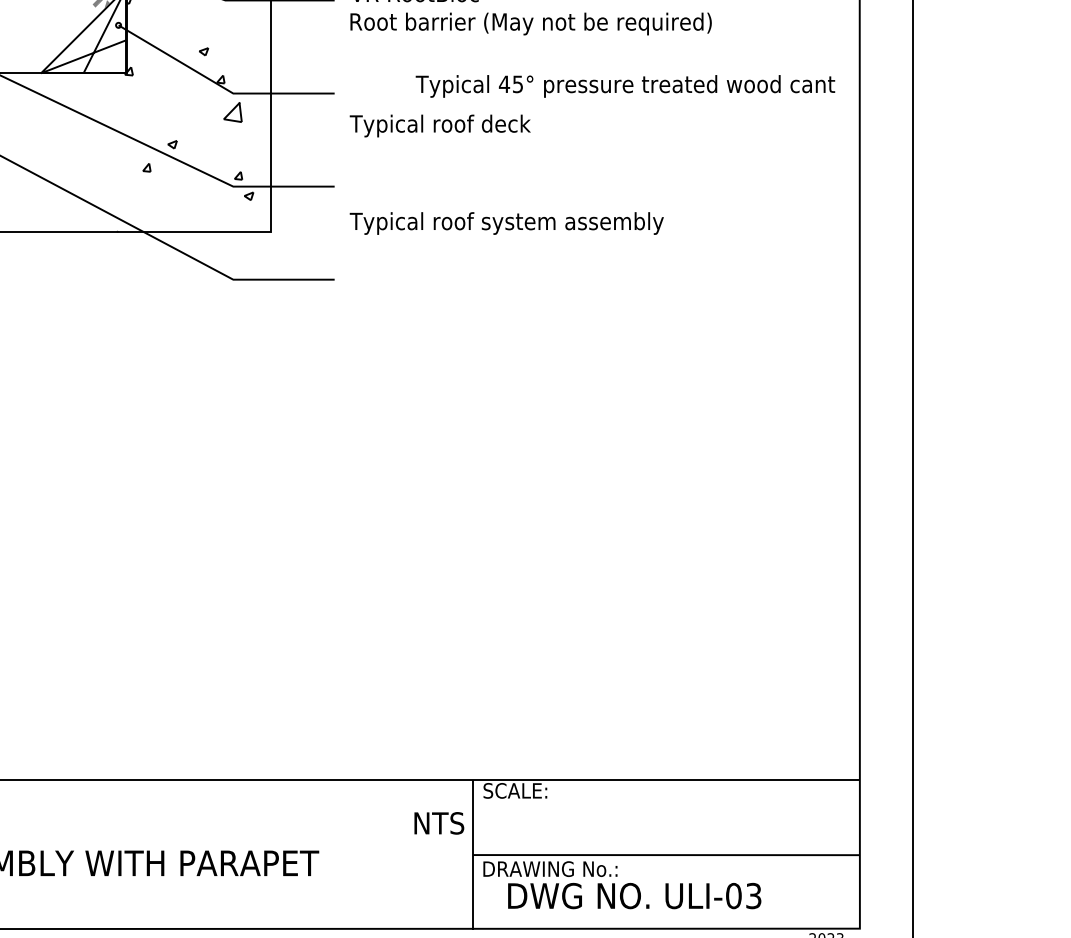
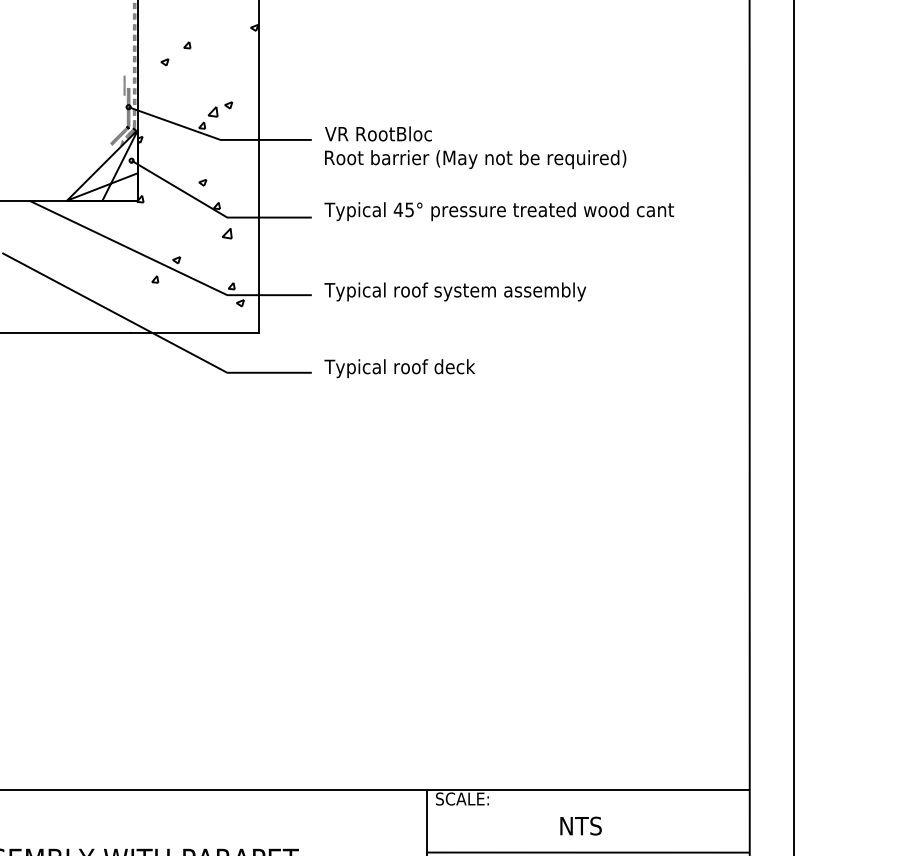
text: (625, 86) -> (499, 211), moved
part: (233, 112) -> (227, 233), size x0.62
text: (439, 125) -> (399, 368), moved
text: (506, 222) -> (455, 291), moved
text: (438, 822) -> (580, 825), moved

